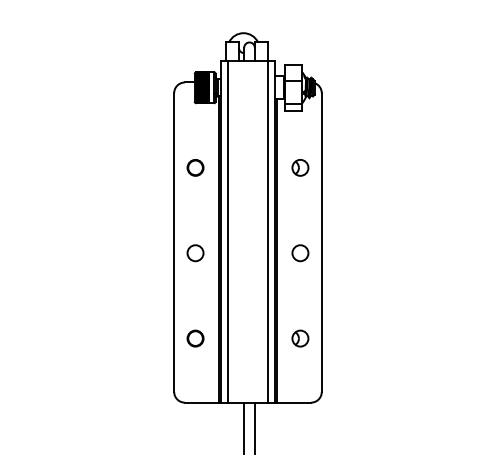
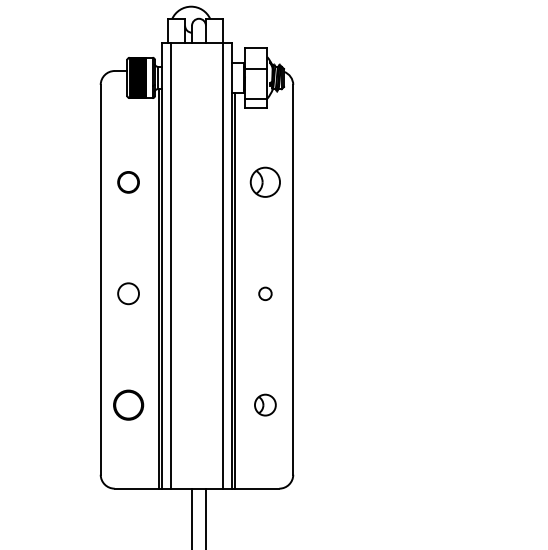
part: (300, 167) -> (265, 181), size x1.4
circle: (300, 253) -> (265, 294), size x0.6
circle: (195, 338) -> (128, 404), size x1.4

